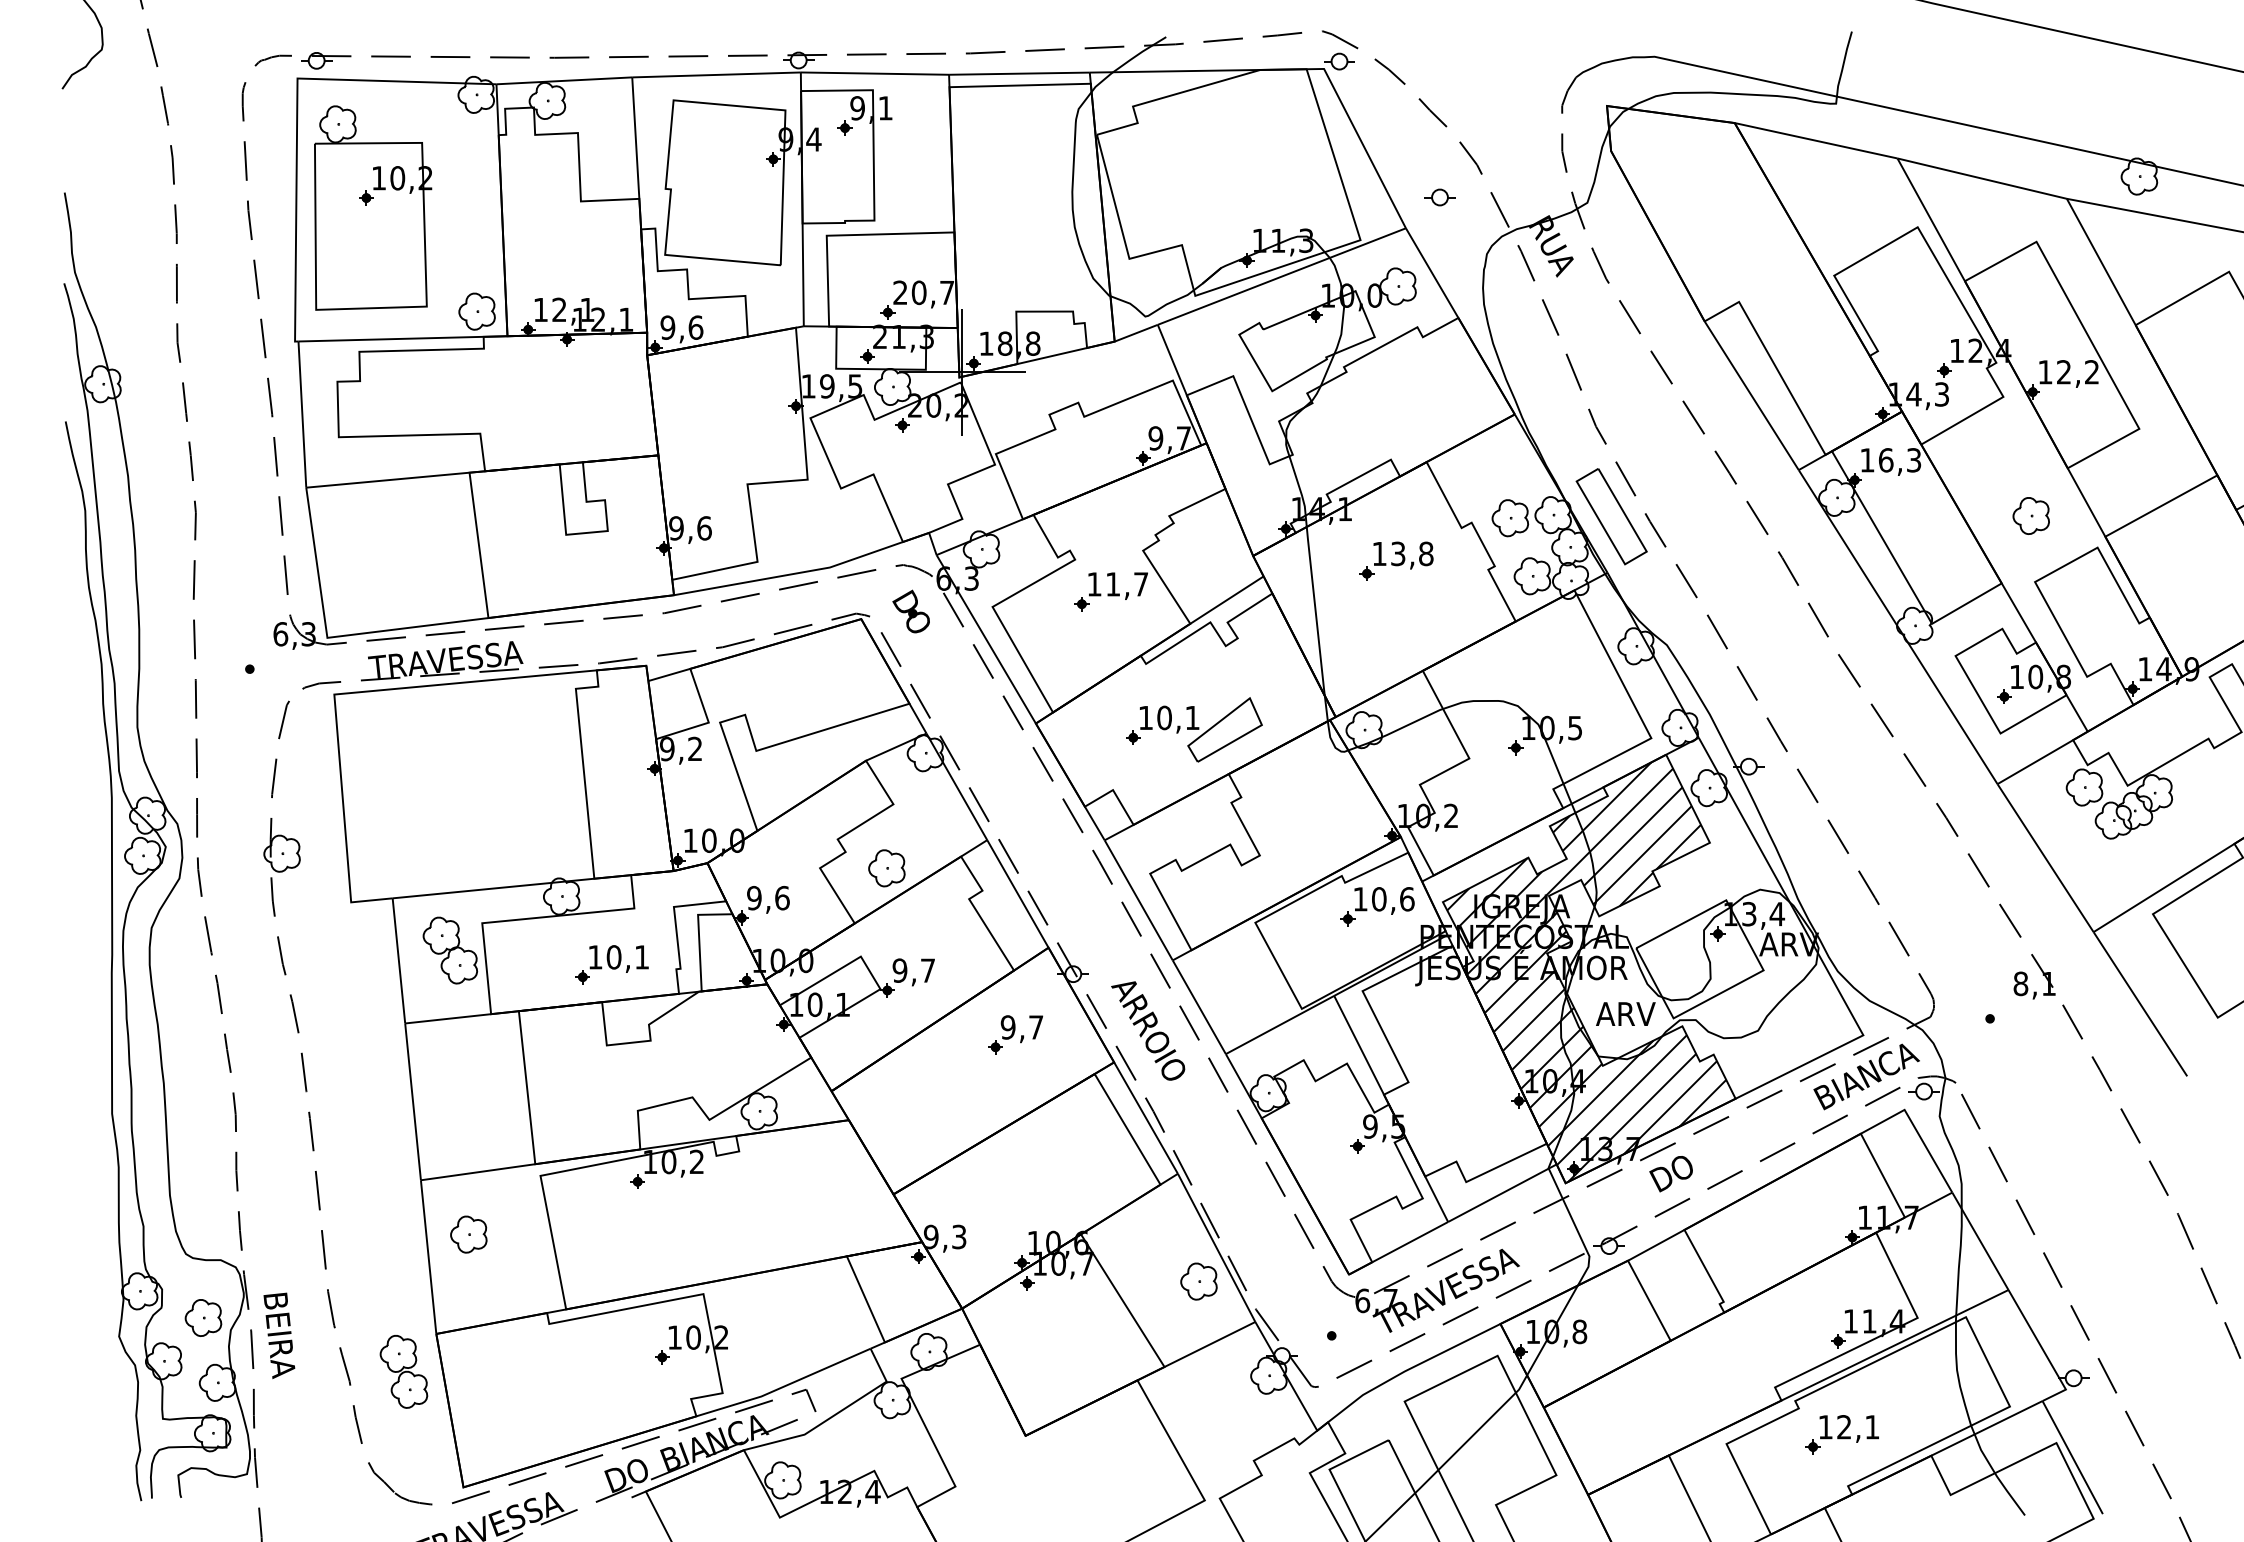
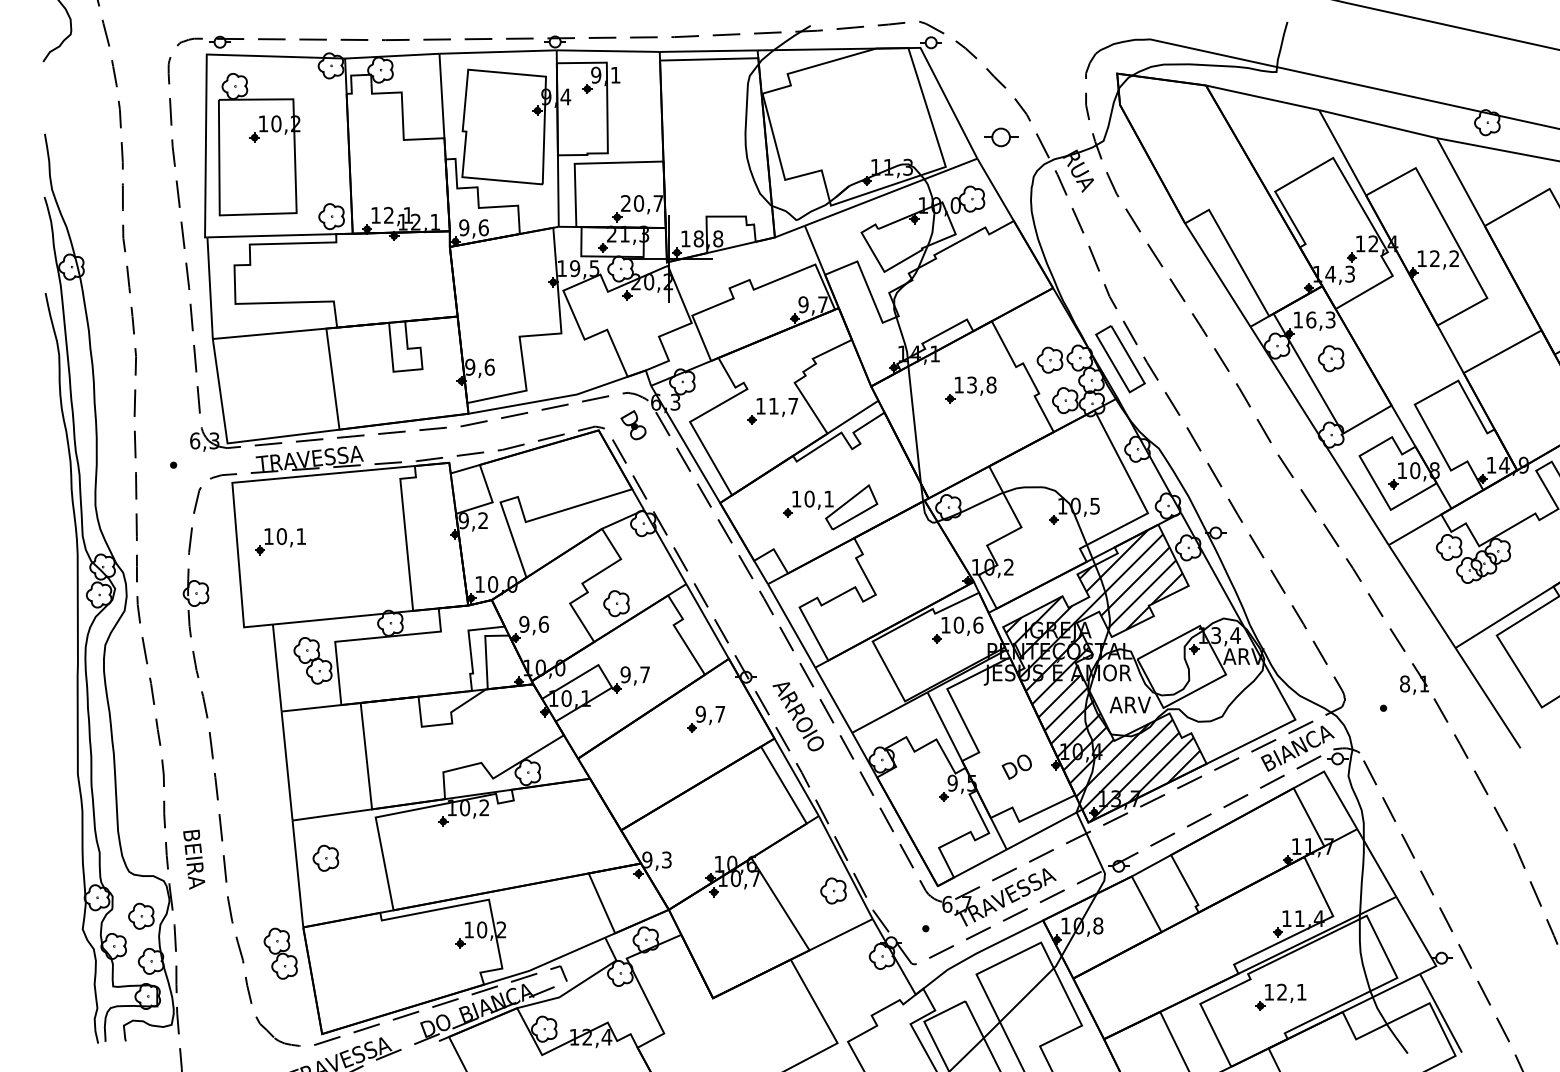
part: (1439, 196) -> (1000, 136), size x1.6
part: (2031, 515) -> (1331, 358), moved
part: (612, 964) -> (280, 541), moved
text: (1670, 1173) -> (1016, 766), moved
text: (278, 1335) -> (193, 859), moved

